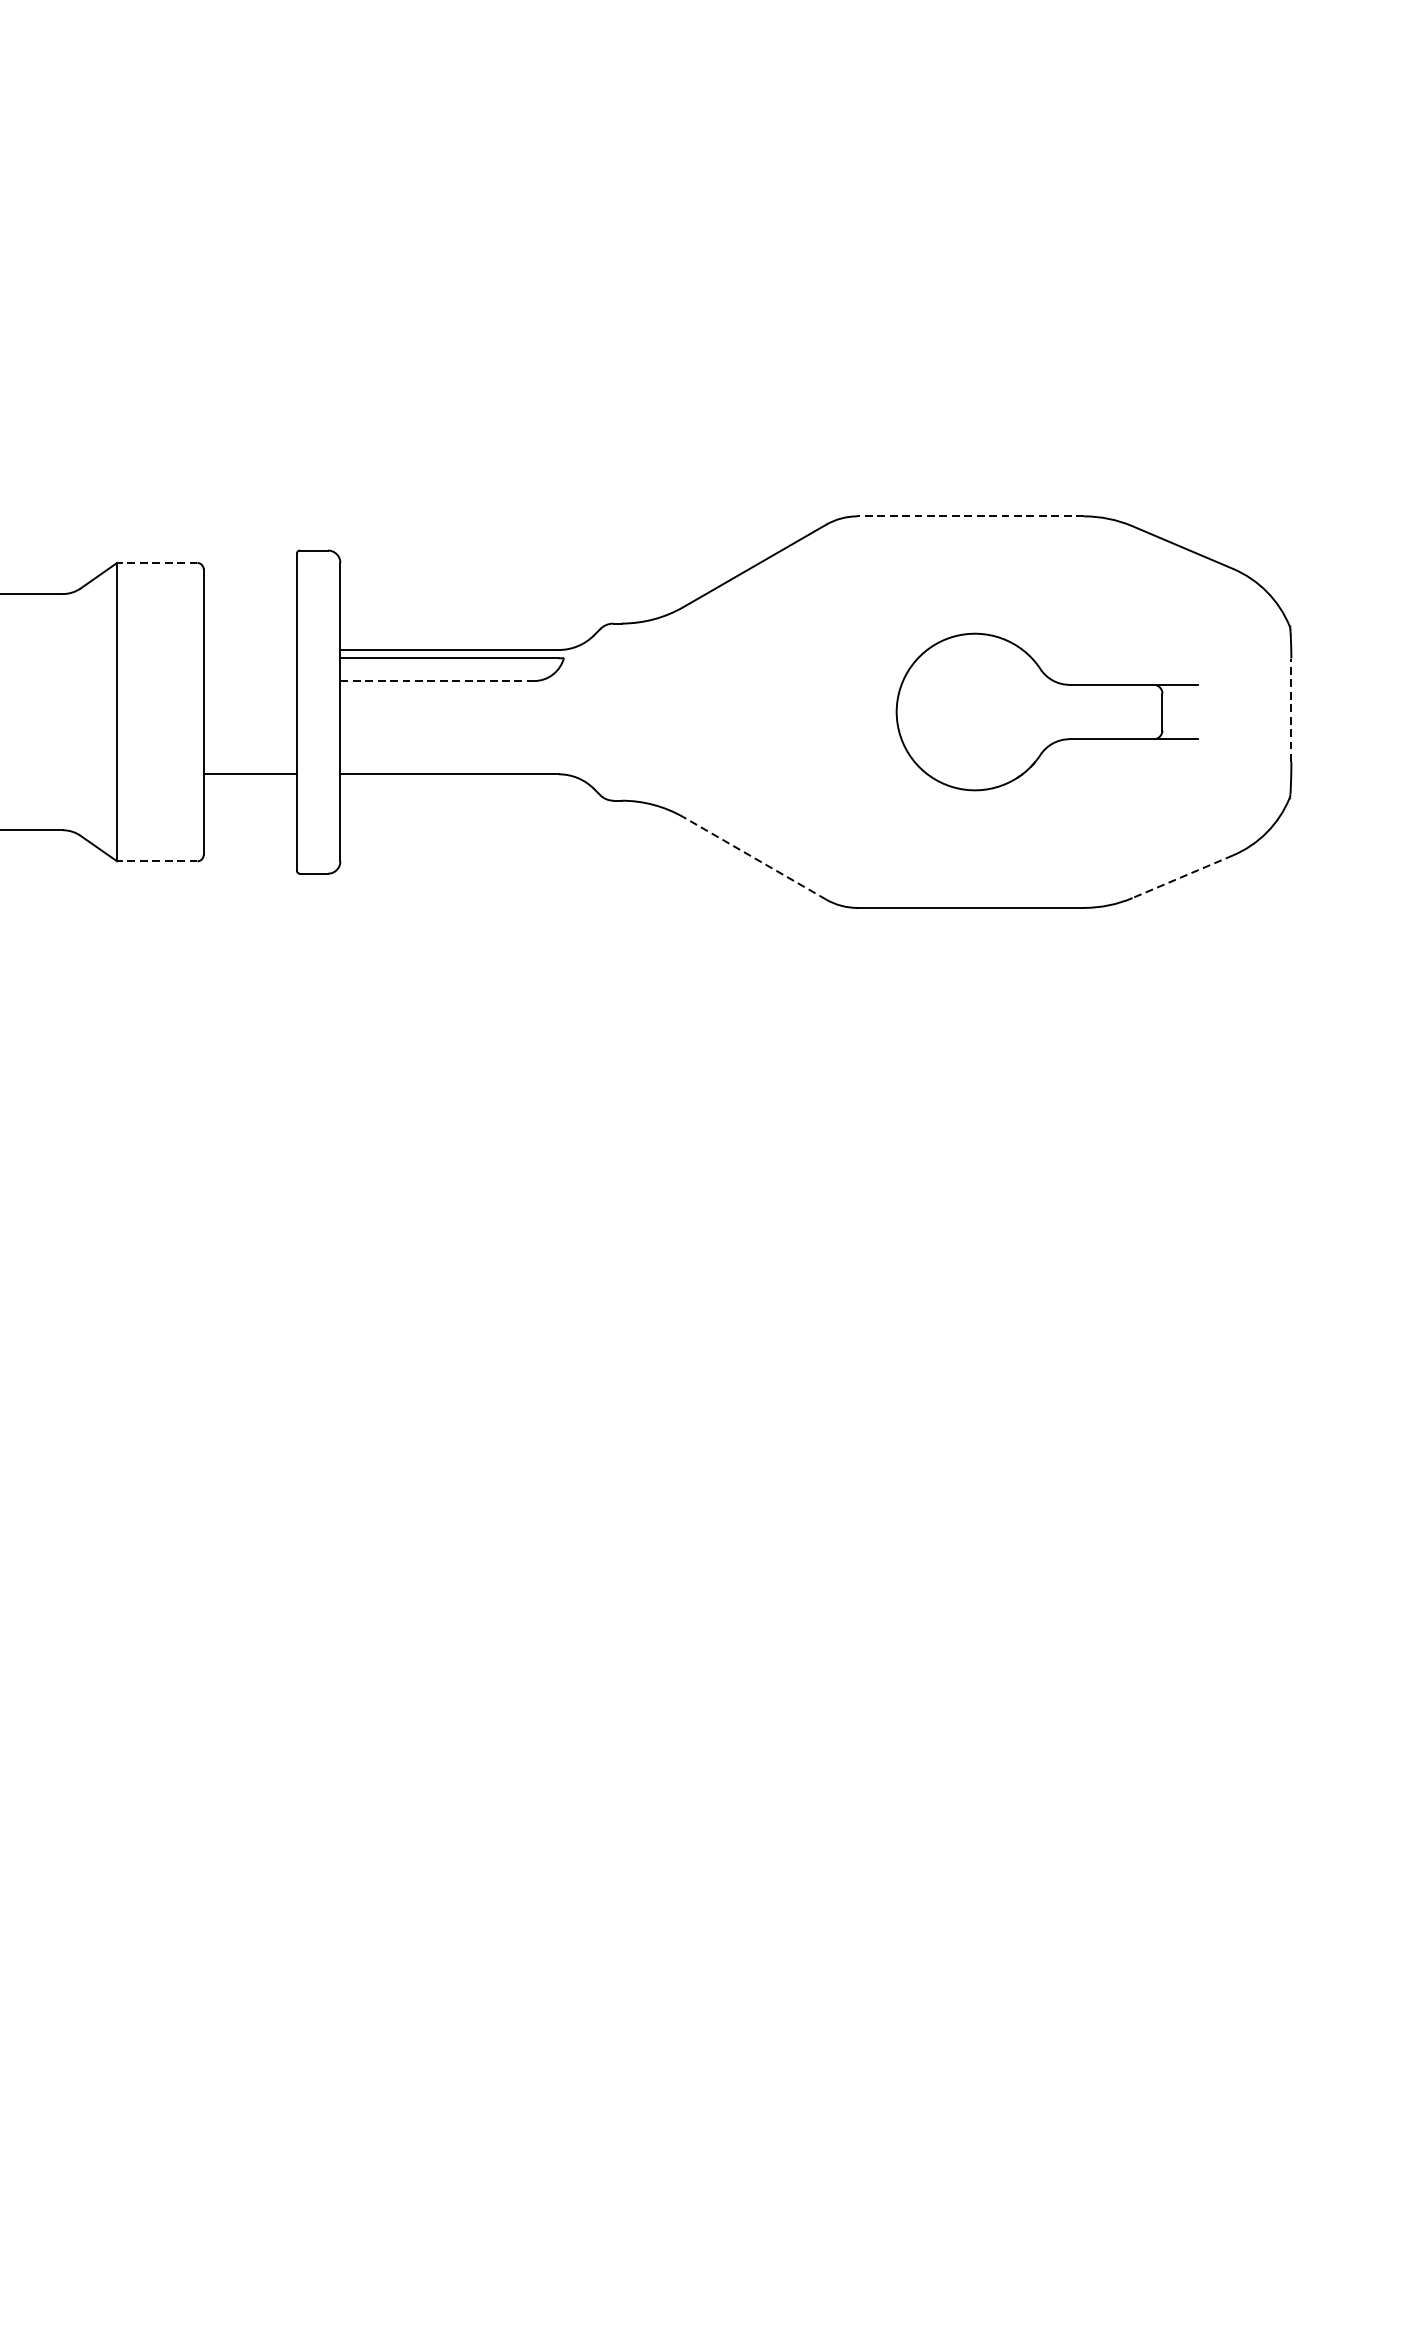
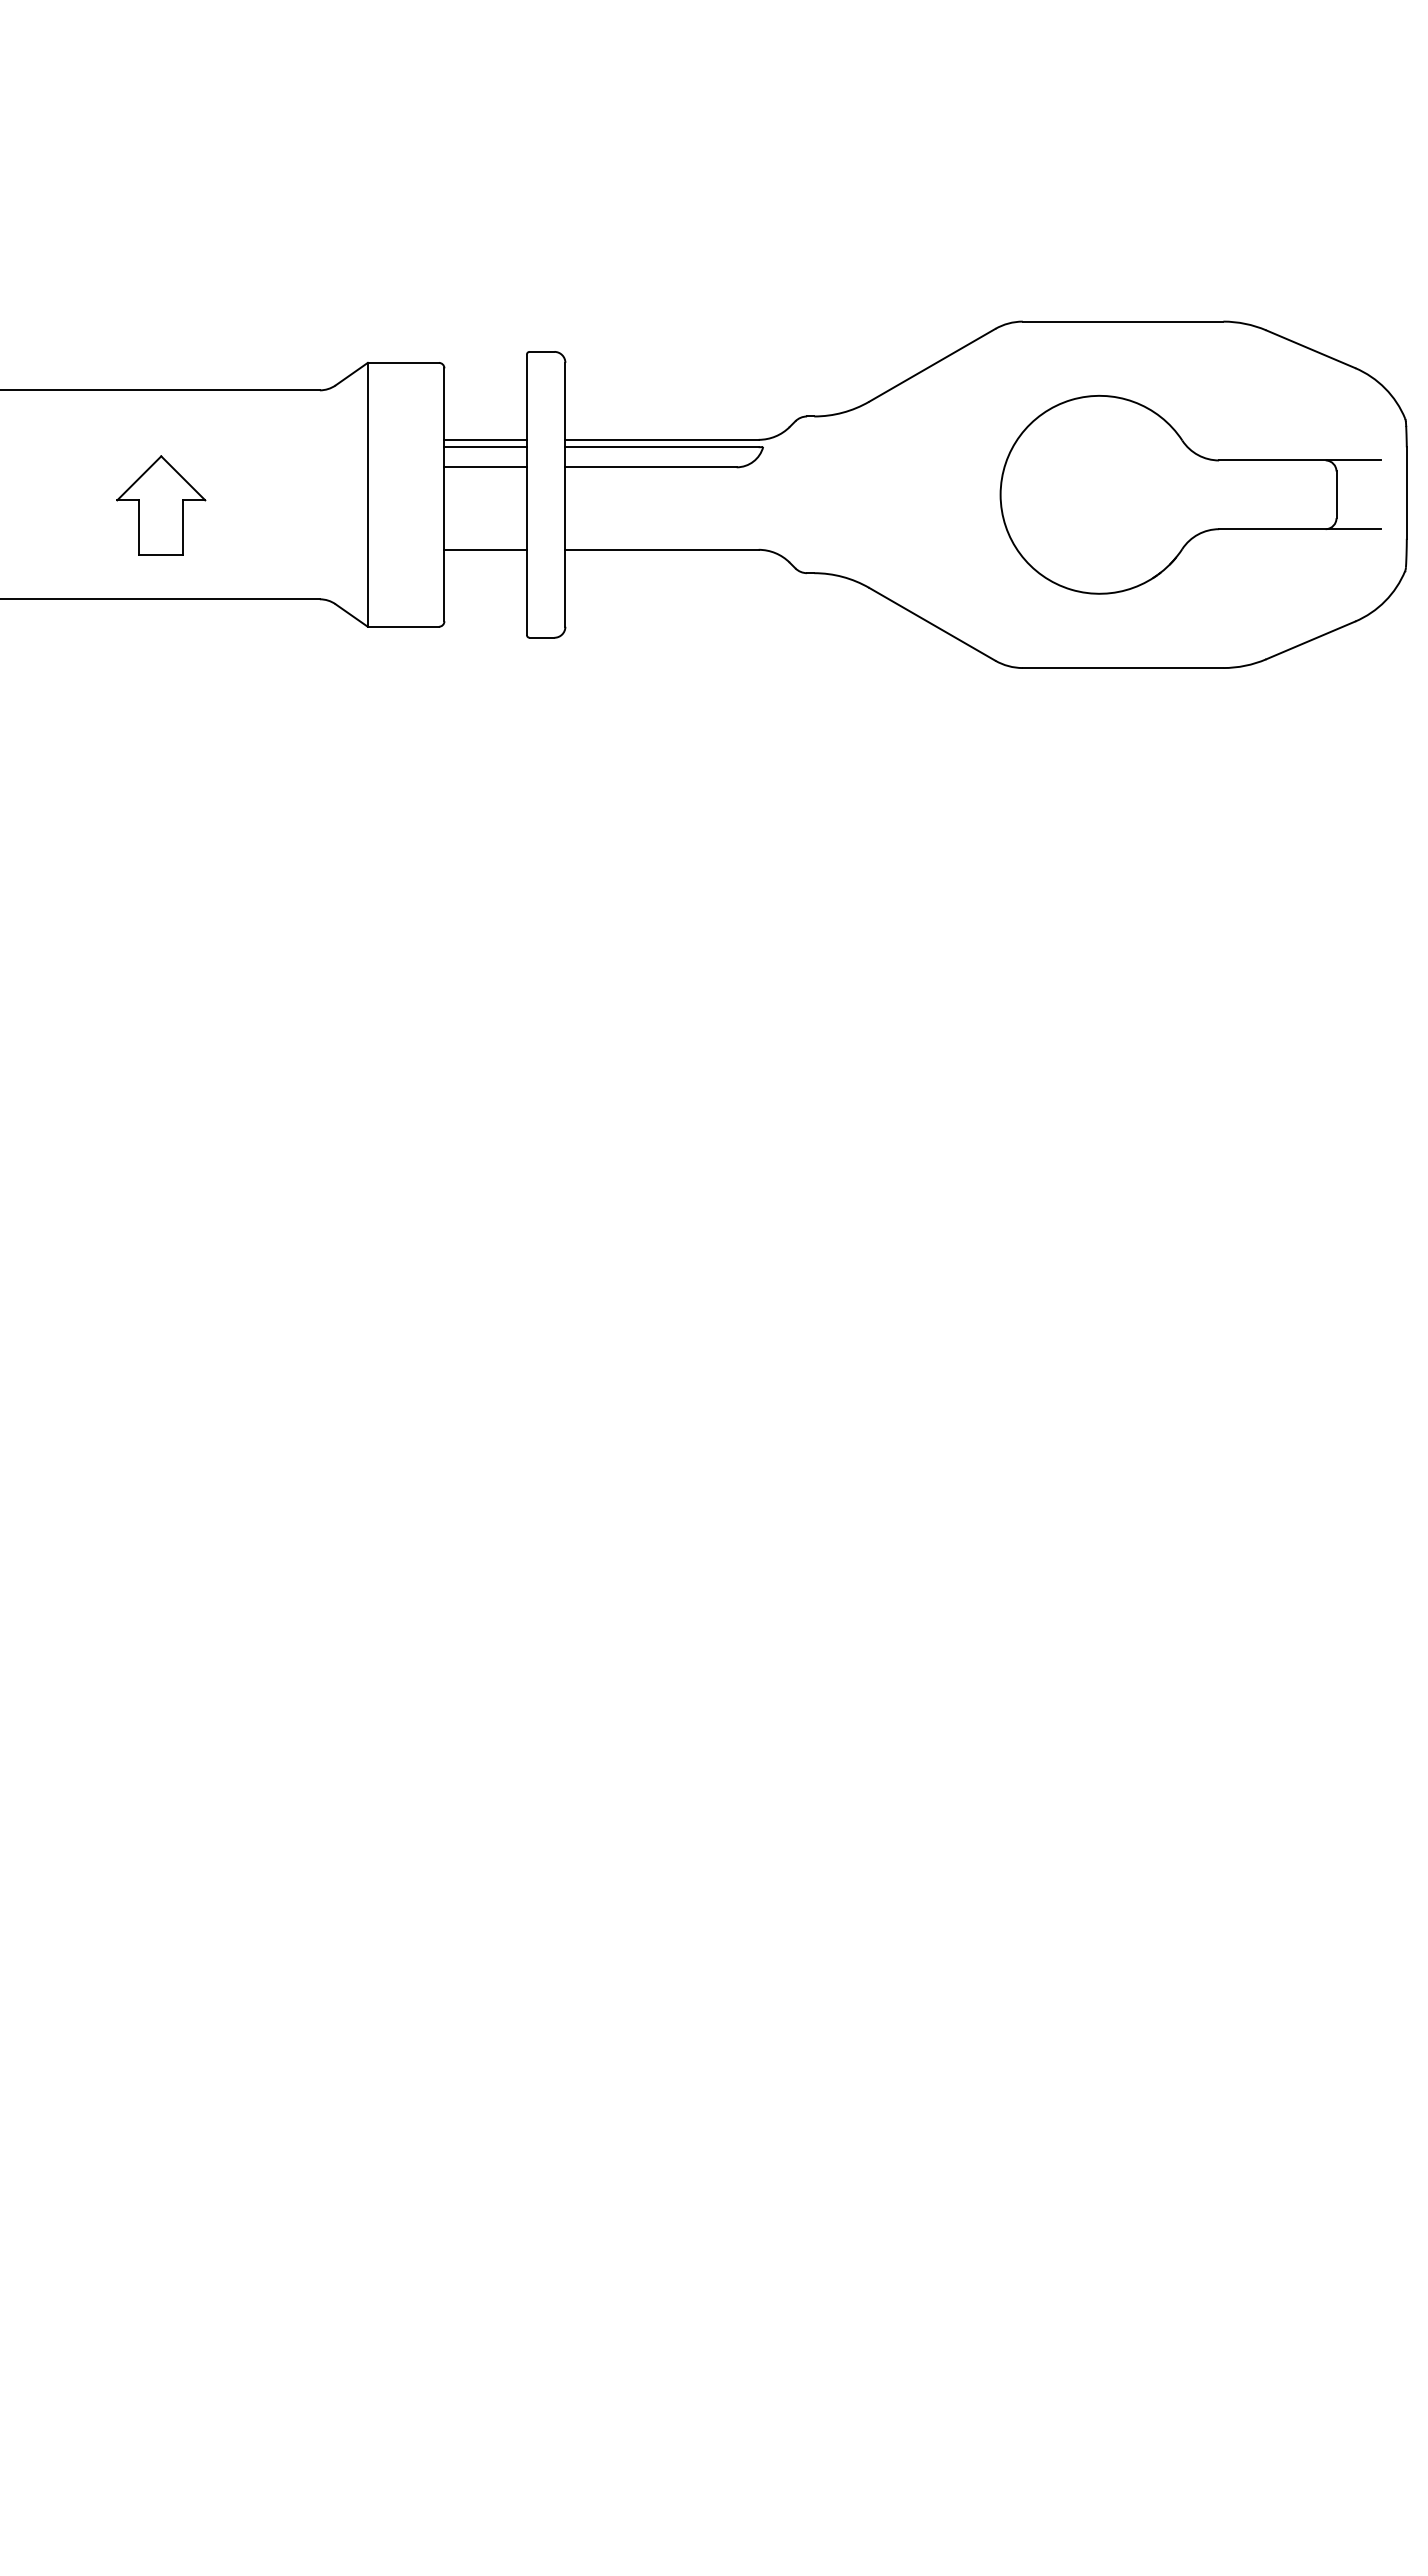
line: (970, 516) -> (1122, 321), dashed -> solid
line: (157, 562) -> (403, 362), dashed -> solid
line: (250, 649) -> (485, 439), added
line: (250, 658) -> (485, 447), added
line: (250, 681) -> (485, 467), added
line: (437, 681) -> (651, 467), dashed -> solid
line: (1291, 710) -> (1406, 493), dashed -> solid
part: (1046, 711) -> (1190, 494), size x1.43
line: (755, 858) -> (932, 624), dashed -> solid
line: (157, 860) -> (403, 626), dashed -> solid
line: (1182, 876) -> (1310, 640), dashed -> solid

